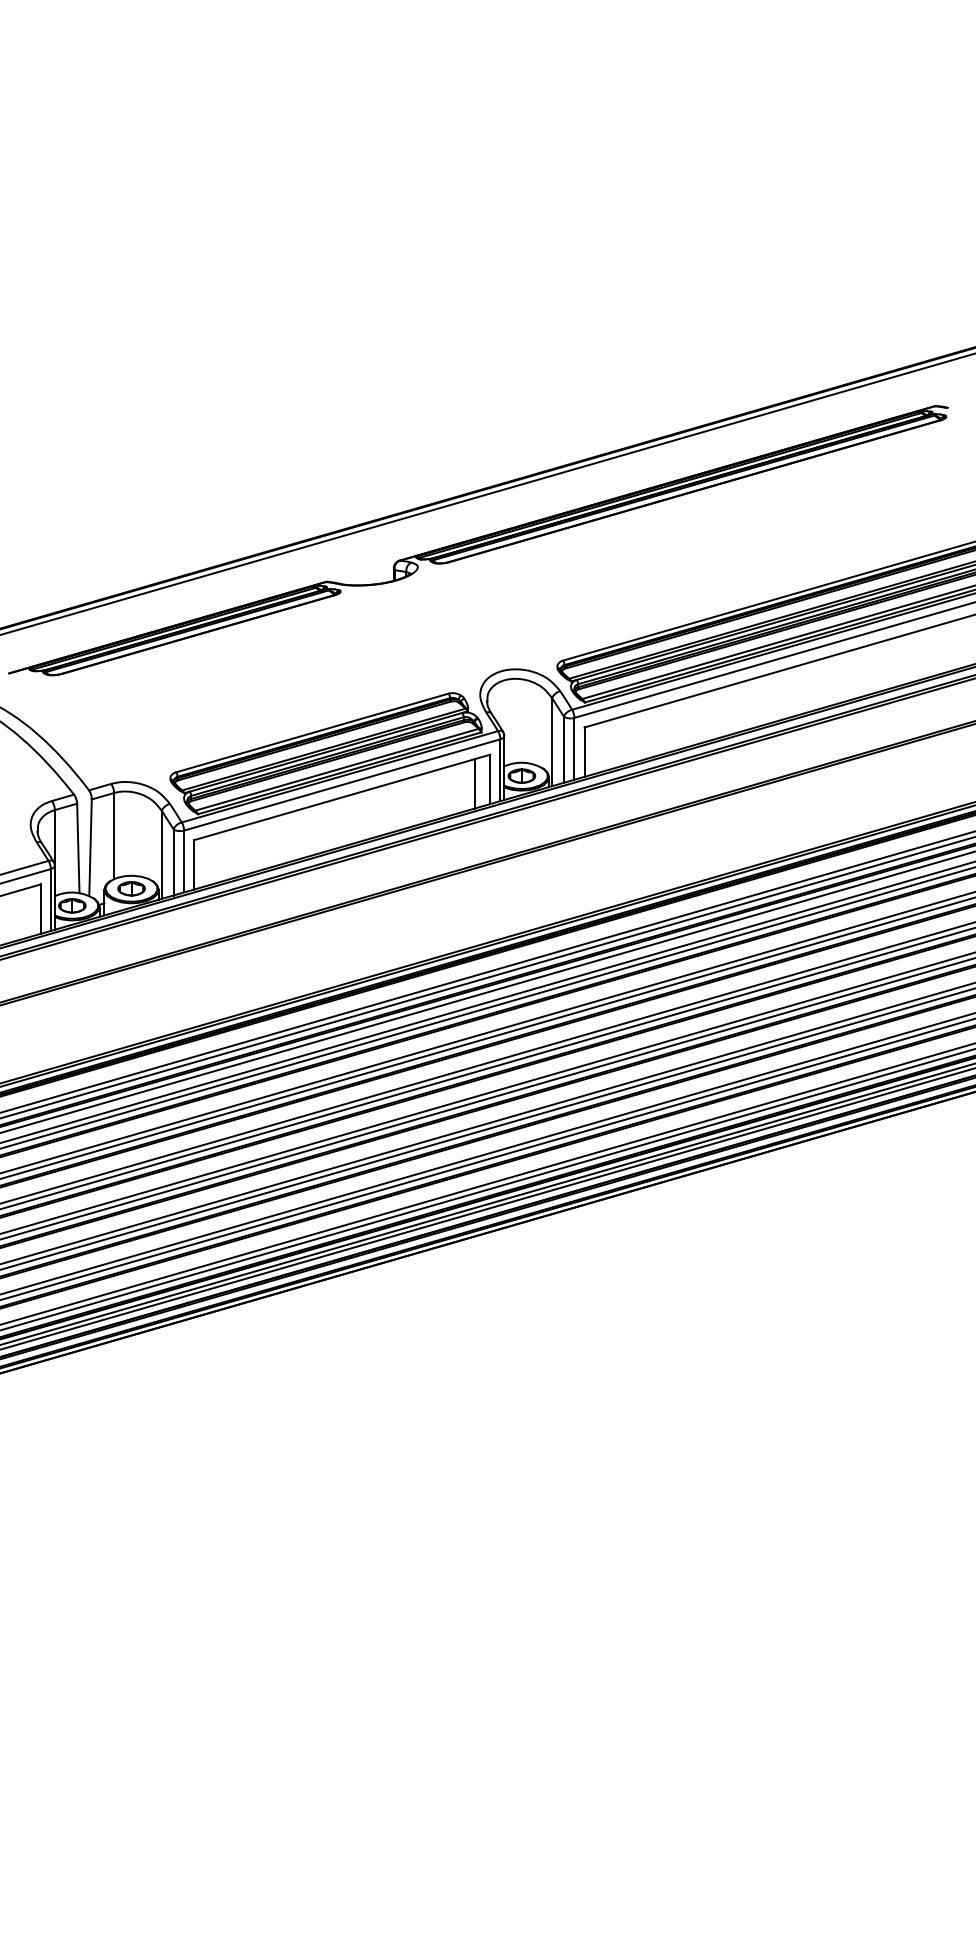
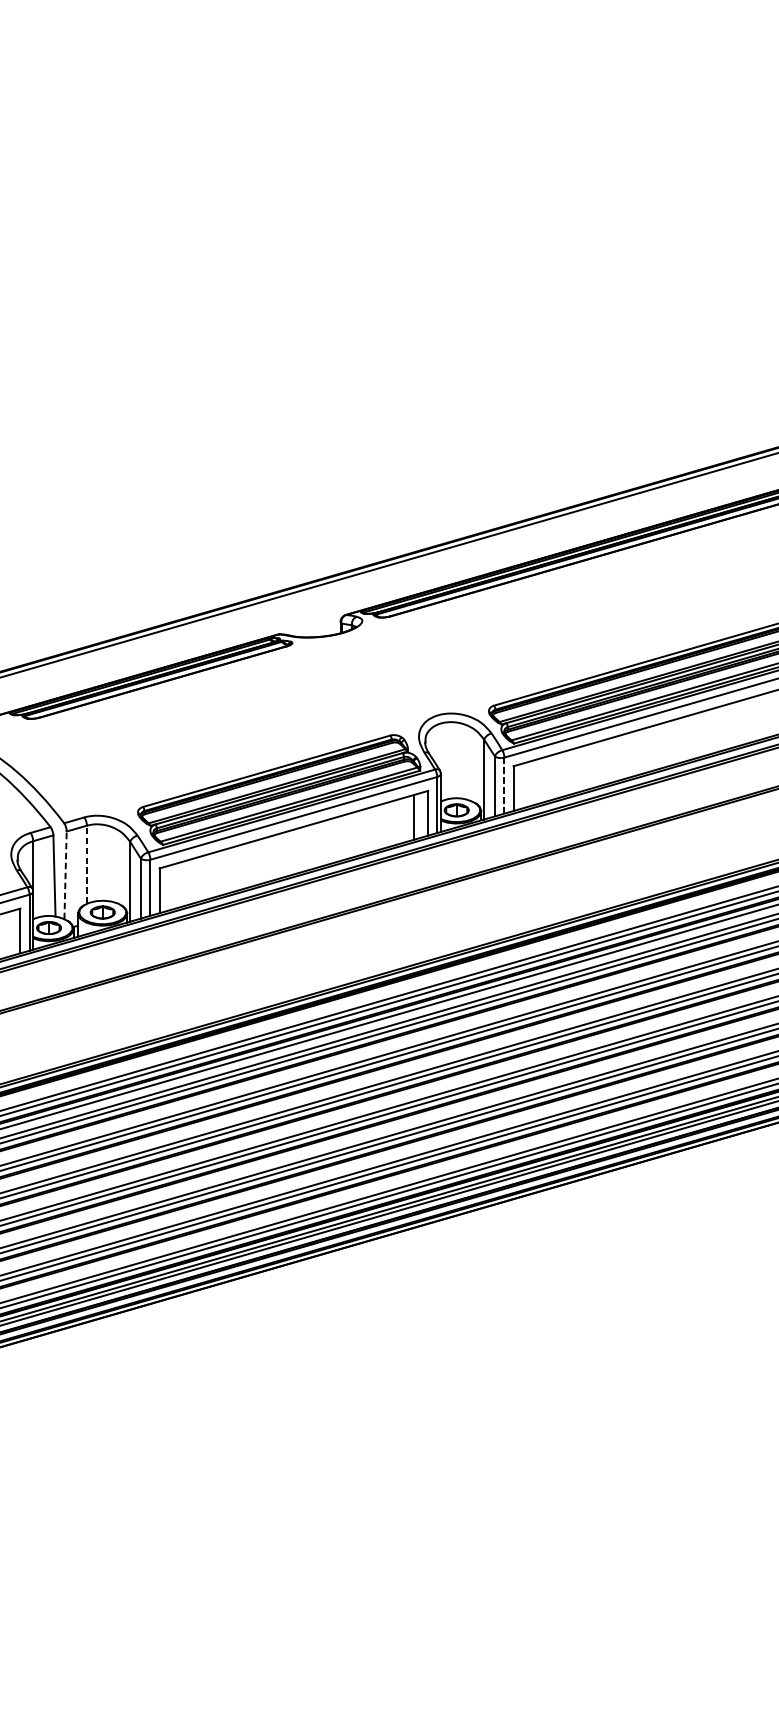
line: (574, 748) -> (504, 785), solid -> dashed
line: (114, 835) -> (87, 864), solid -> dashed
line: (90, 847) -> (65, 875), solid -> dashed

